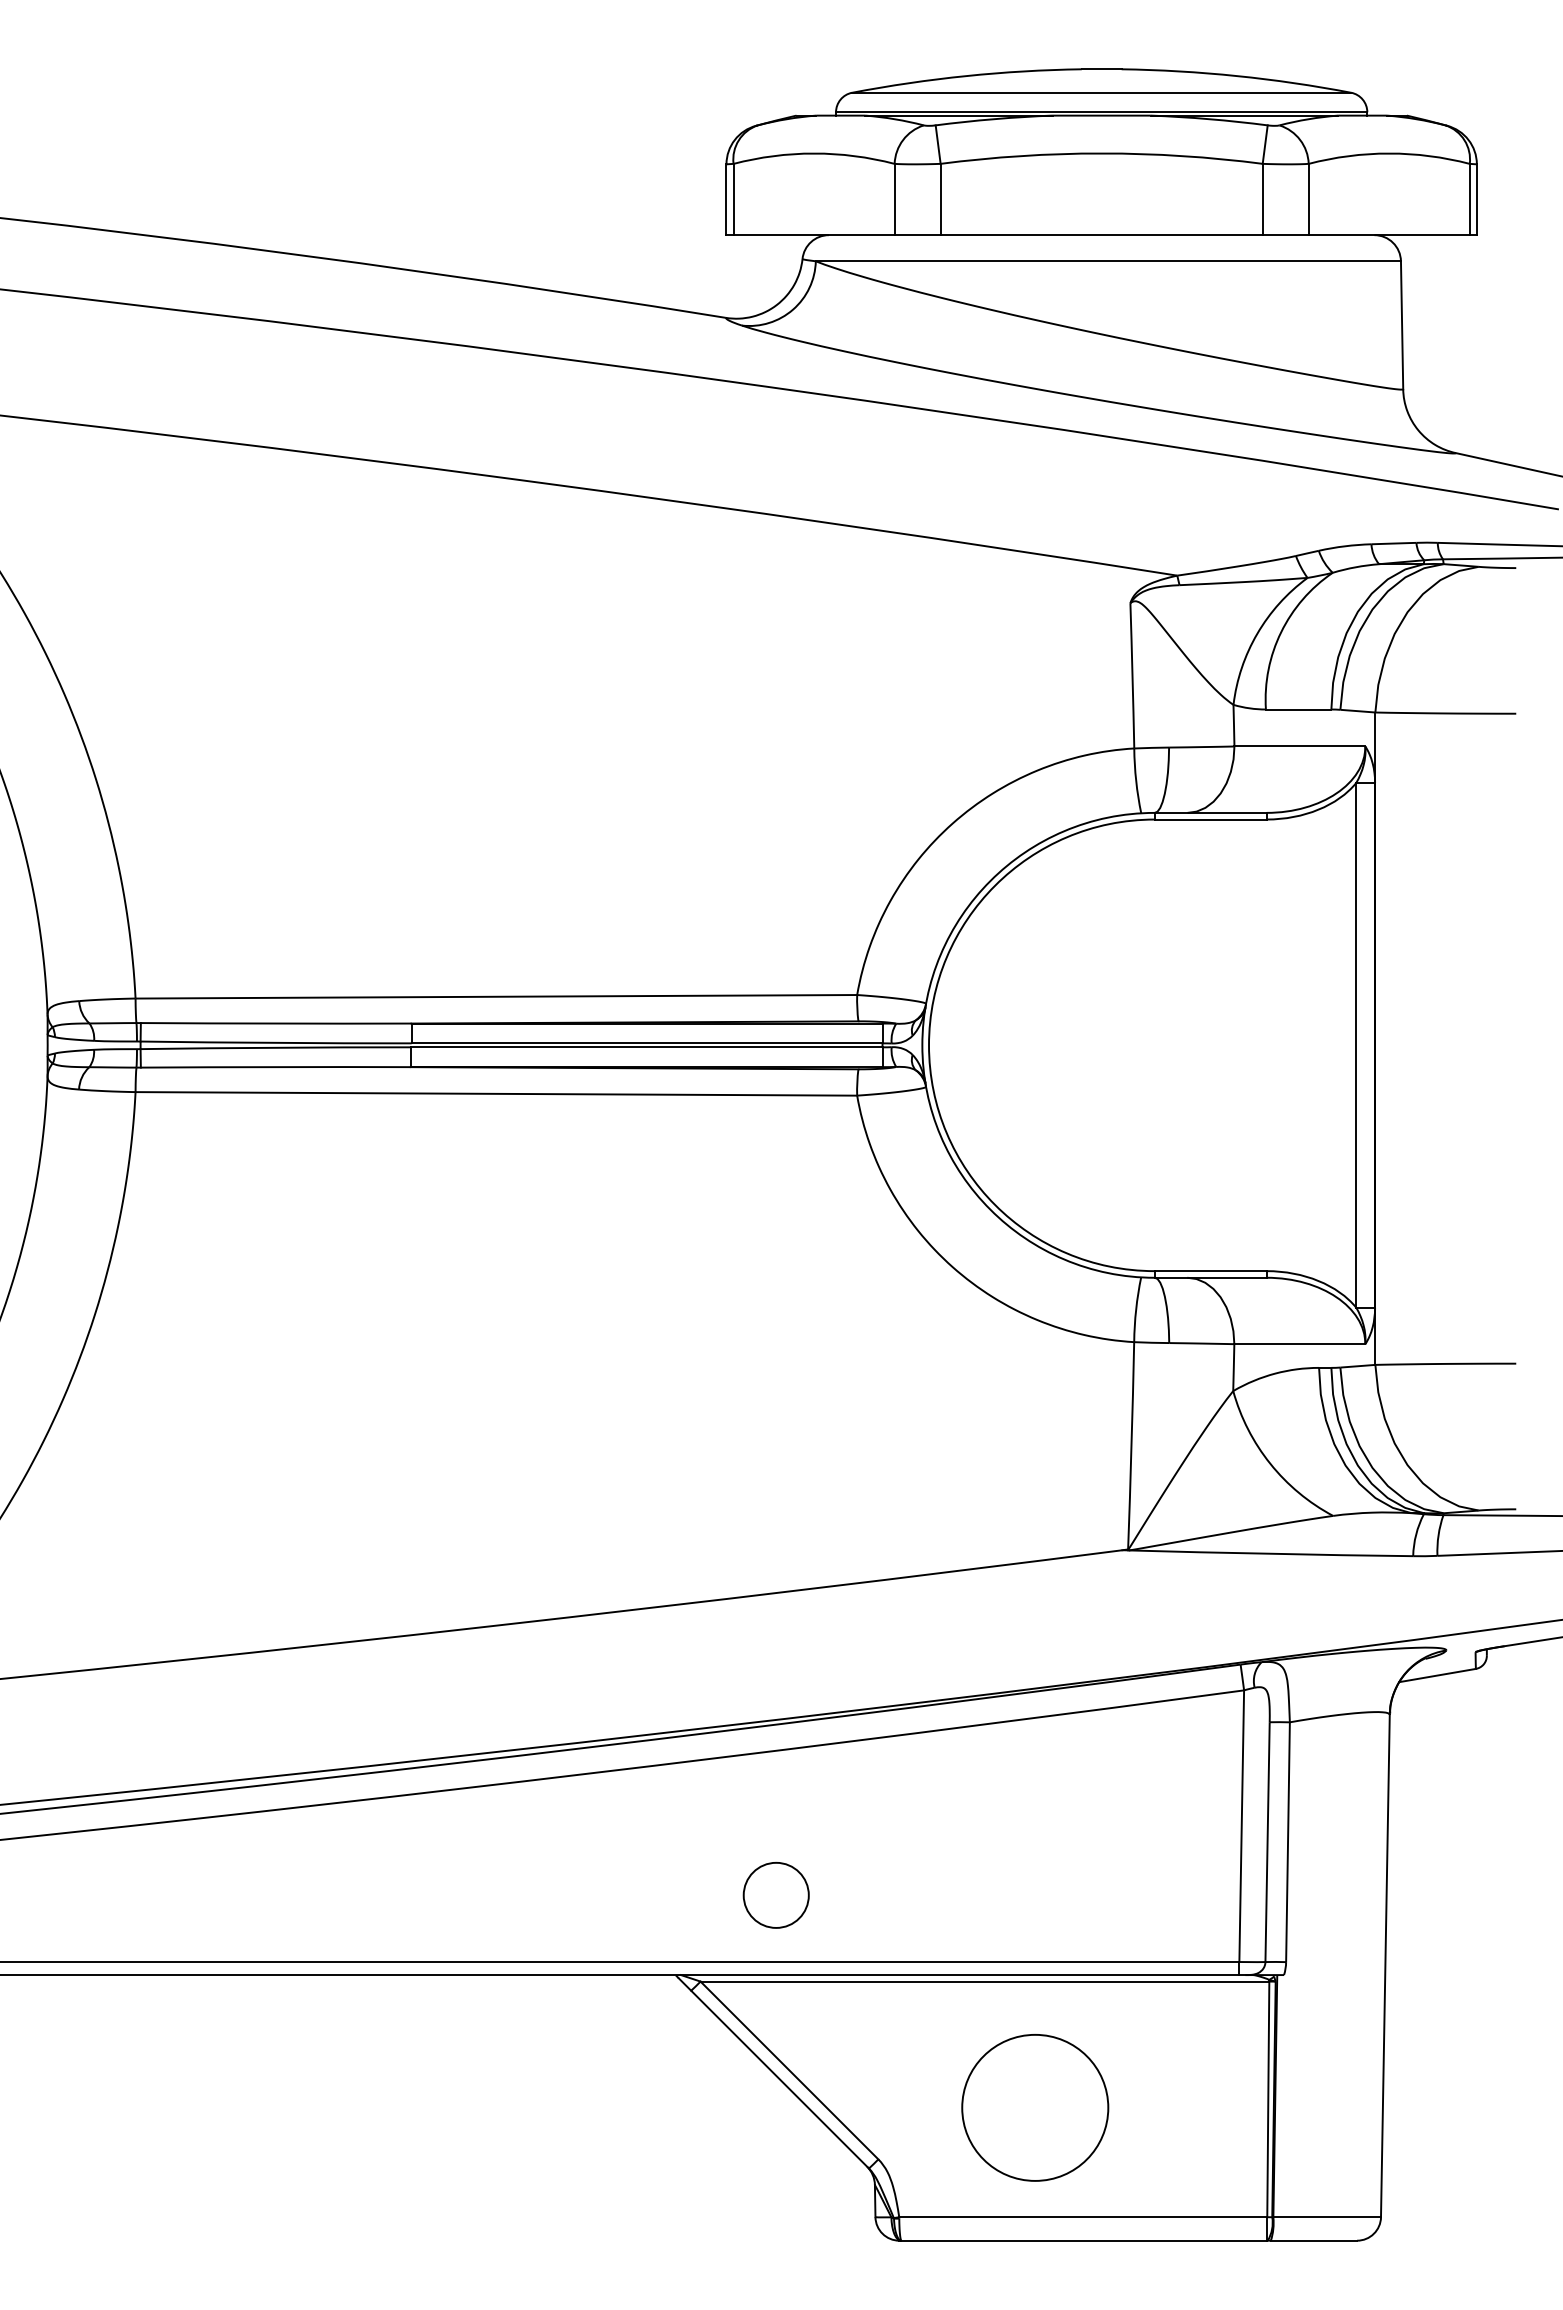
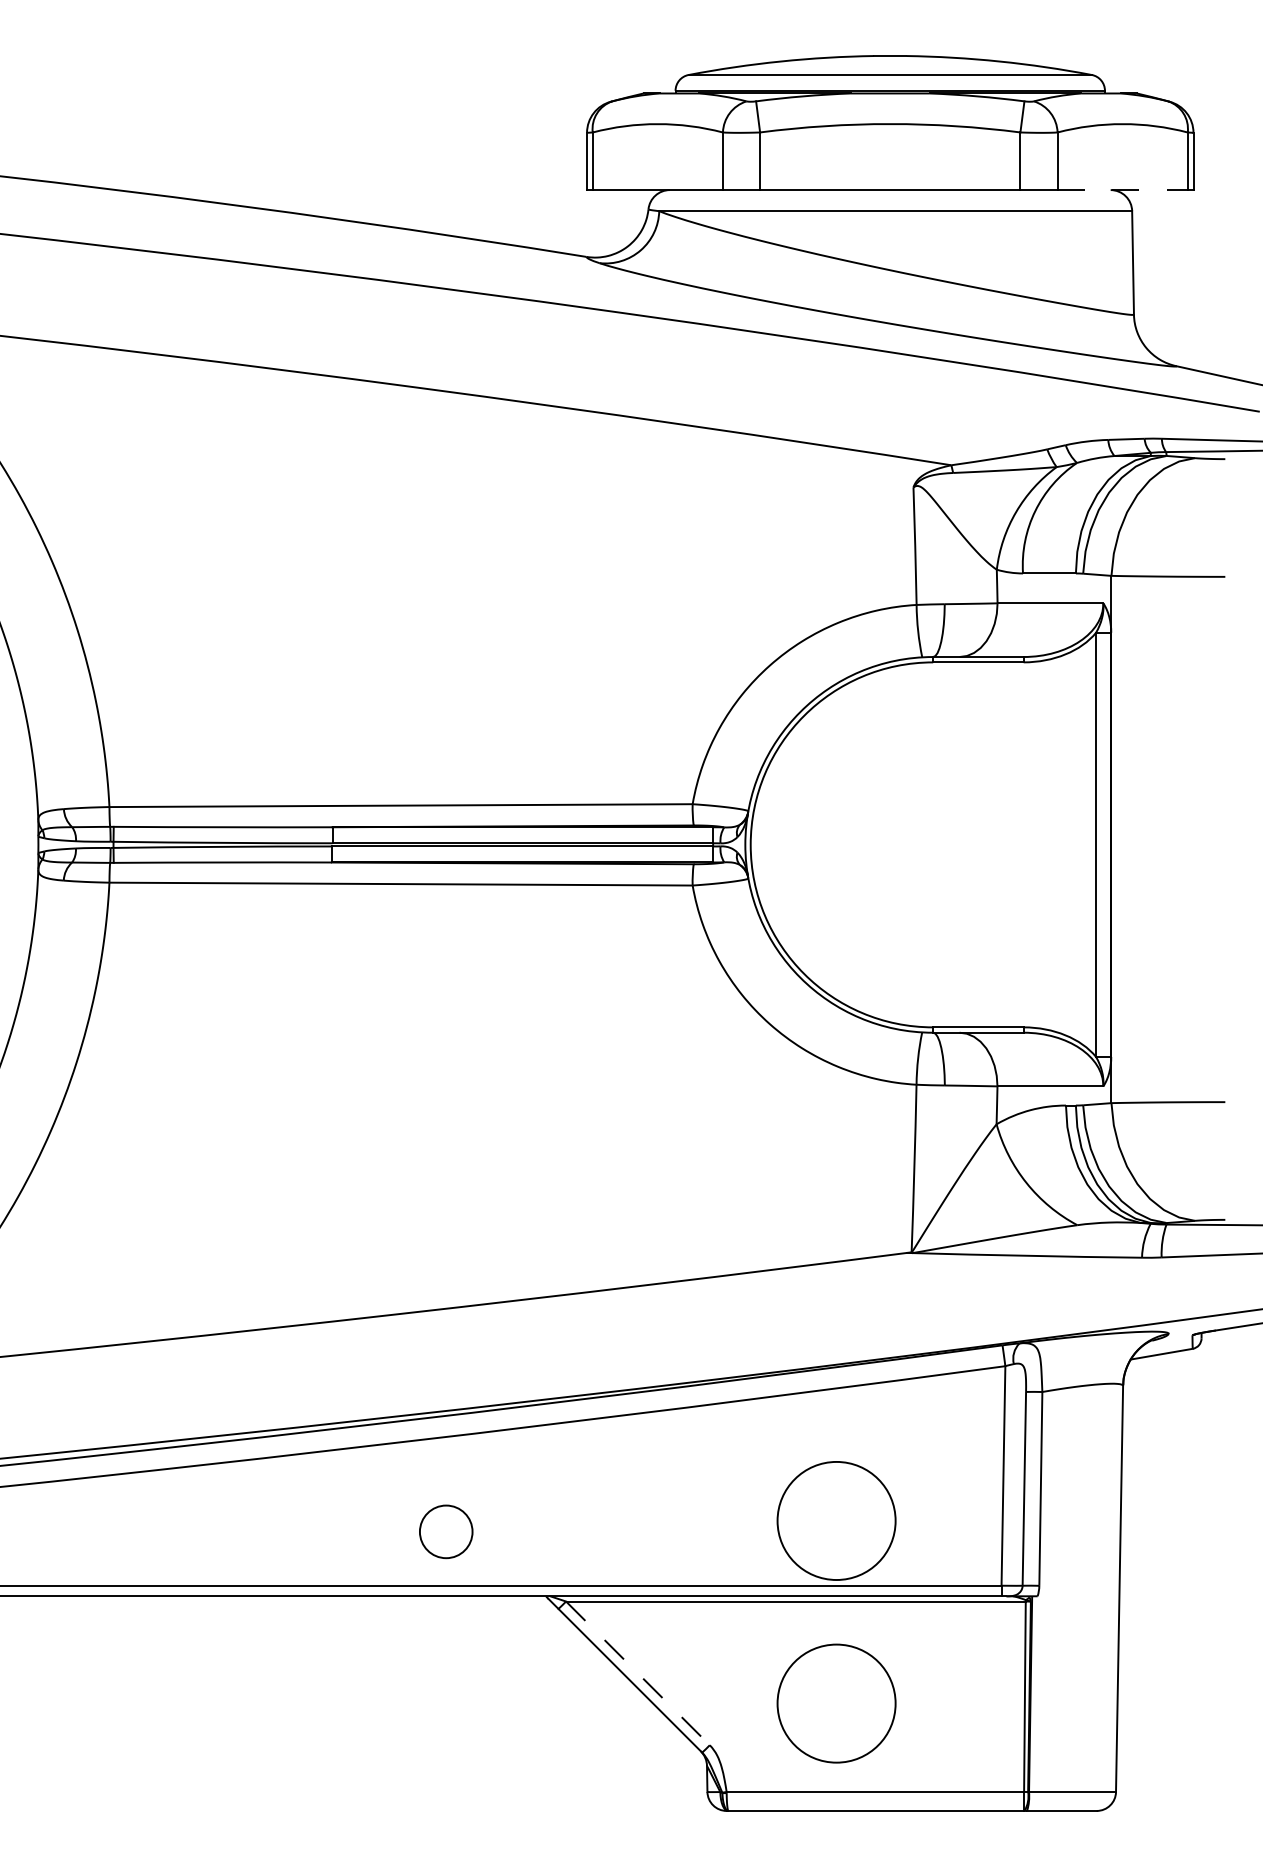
line: (1389, 235) -> (1122, 190), solid -> dashed
circle: (1035, 1881) -> (836, 1520), added
circle: (775, 1895) -> (445, 1531), moved
line: (789, 2070) -> (637, 1673), solid -> dashed

